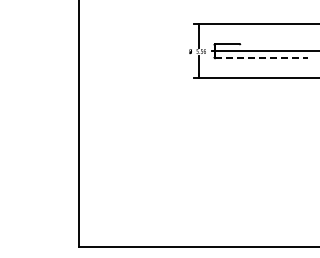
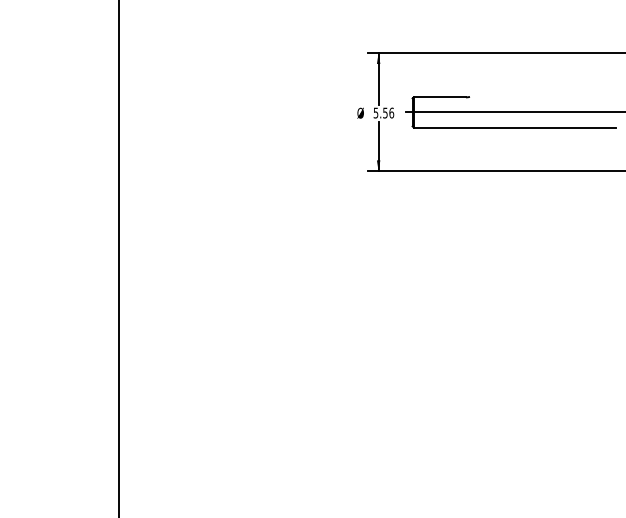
line: (261, 58) -> (514, 128), dashed -> solid

